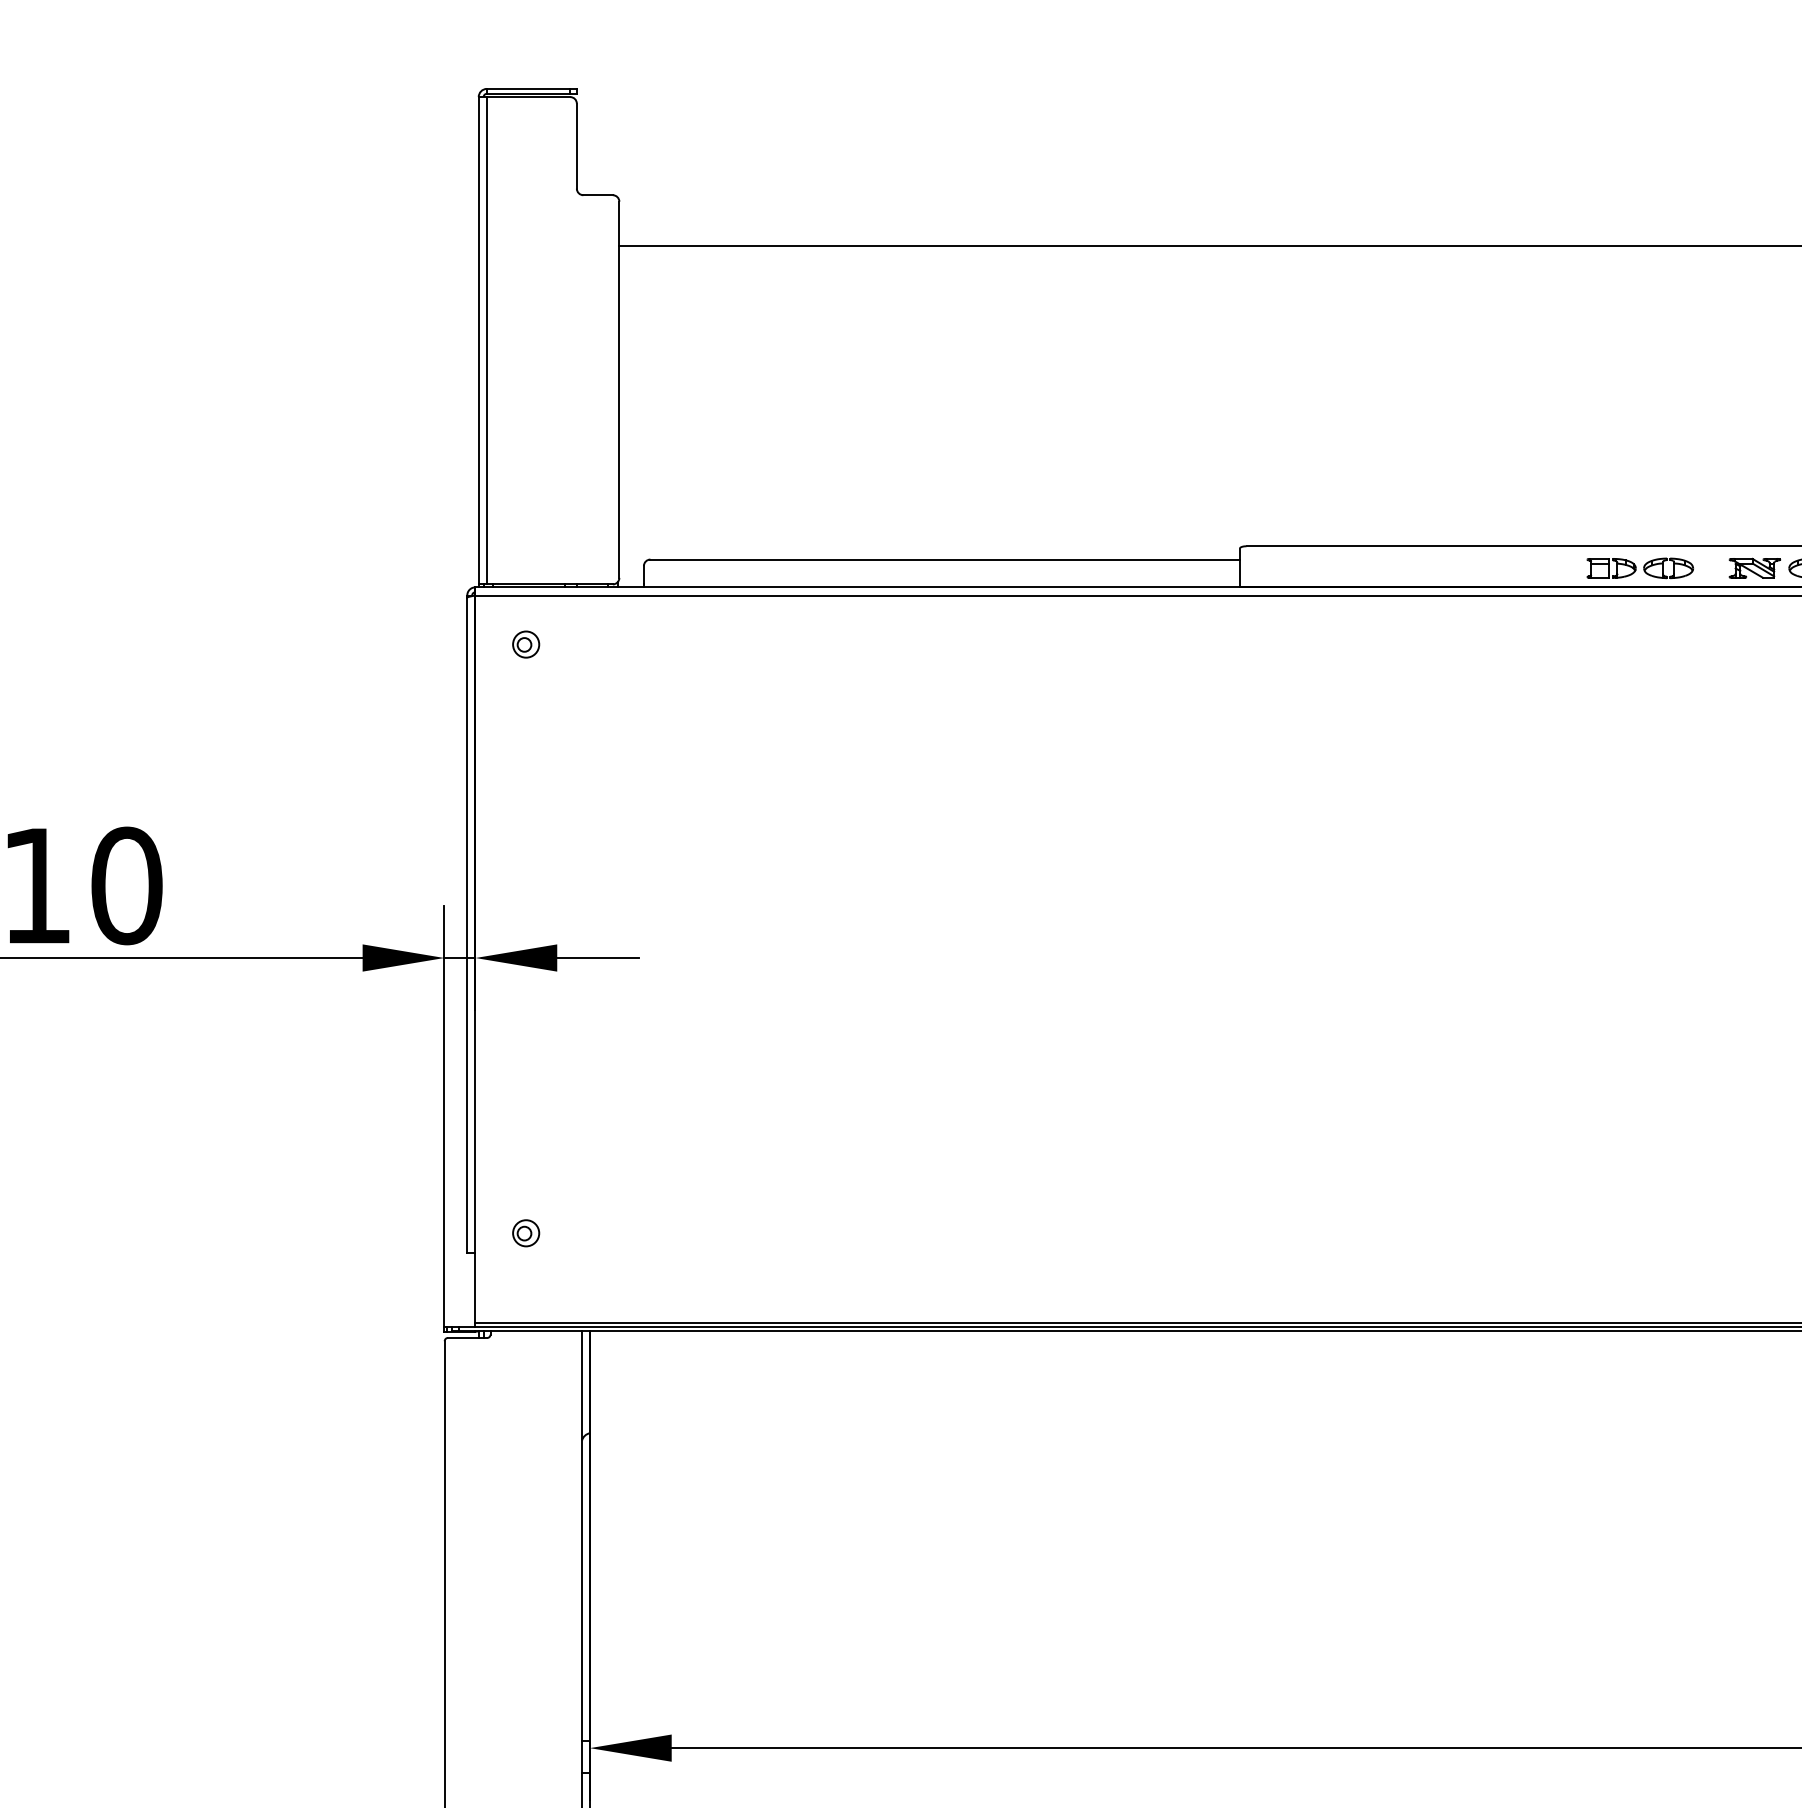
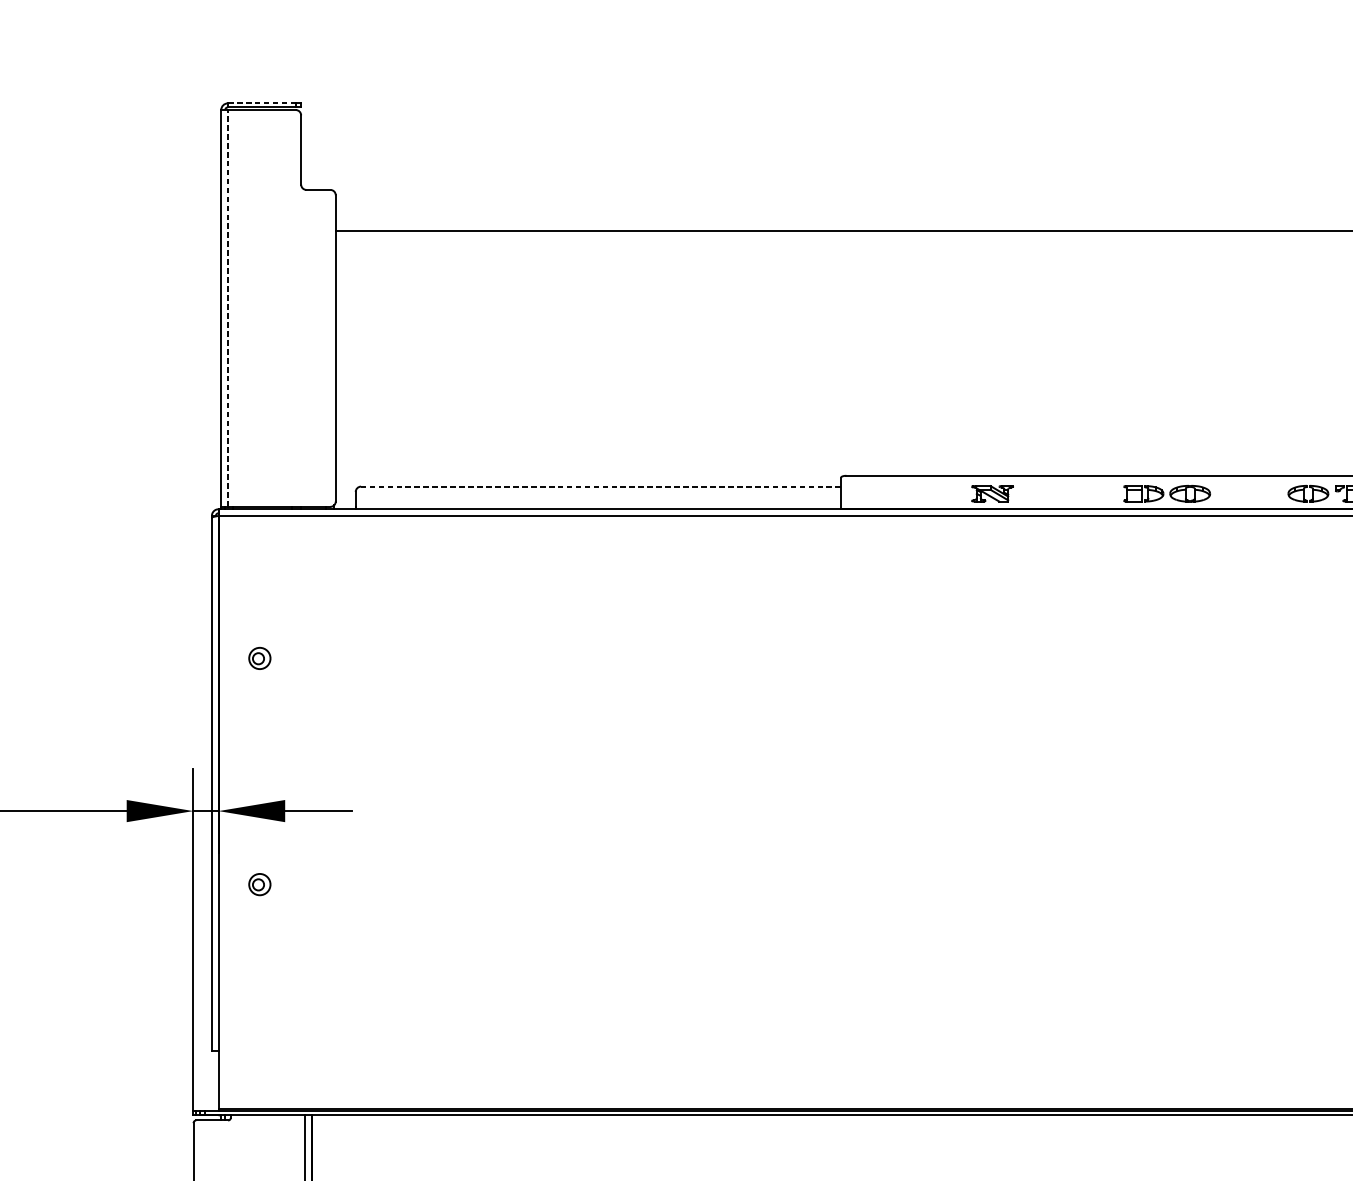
line: (528, 88) -> (261, 103), solid -> dashed
line: (486, 340) -> (227, 308), solid -> dashed
line: (945, 559) -> (601, 486), solid -> dashed
part: (1754, 567) -> (992, 493), moved
part: (526, 644) -> (260, 658), moved
part: (526, 1233) -> (260, 884), moved

